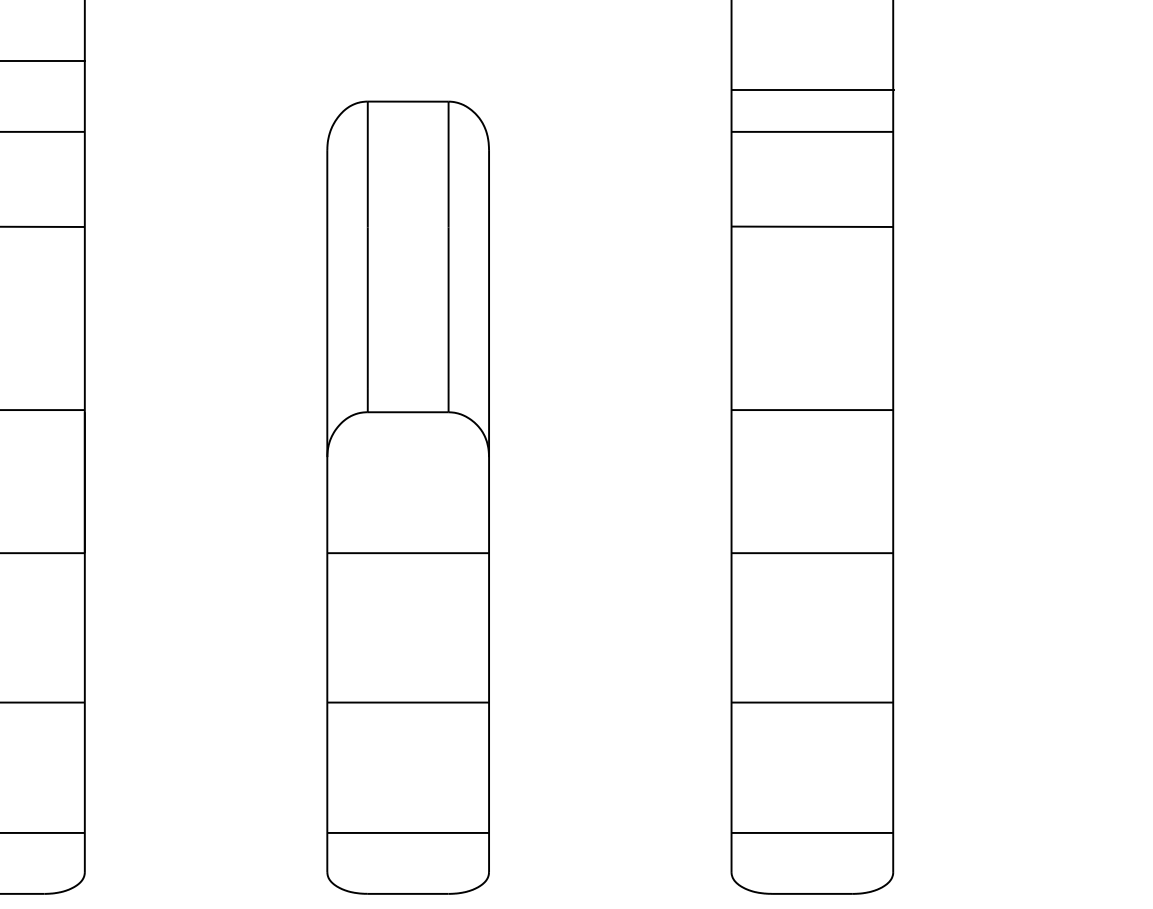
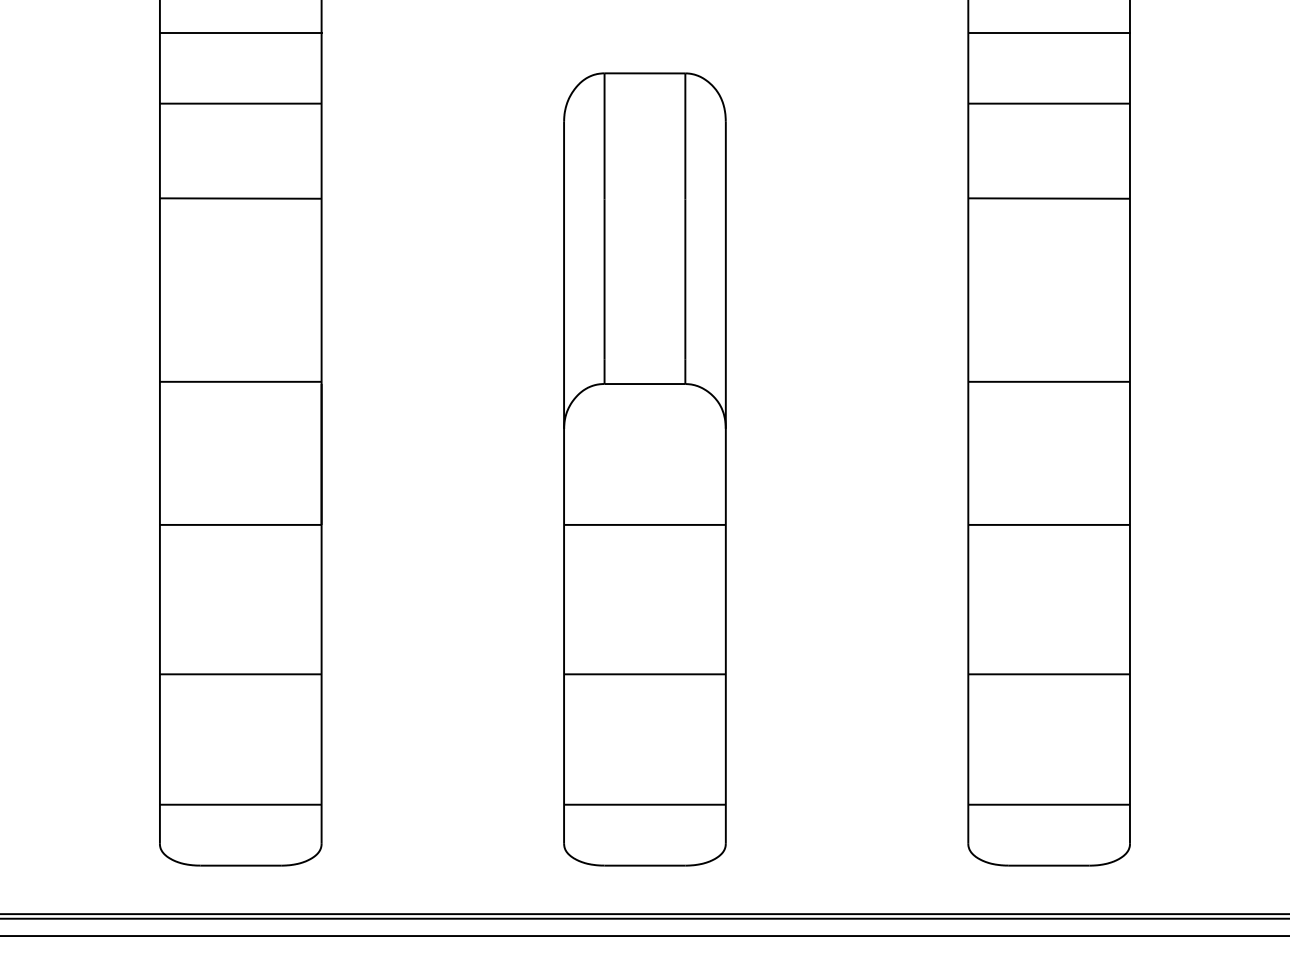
line: (812, 89) -> (1049, 32), moved

